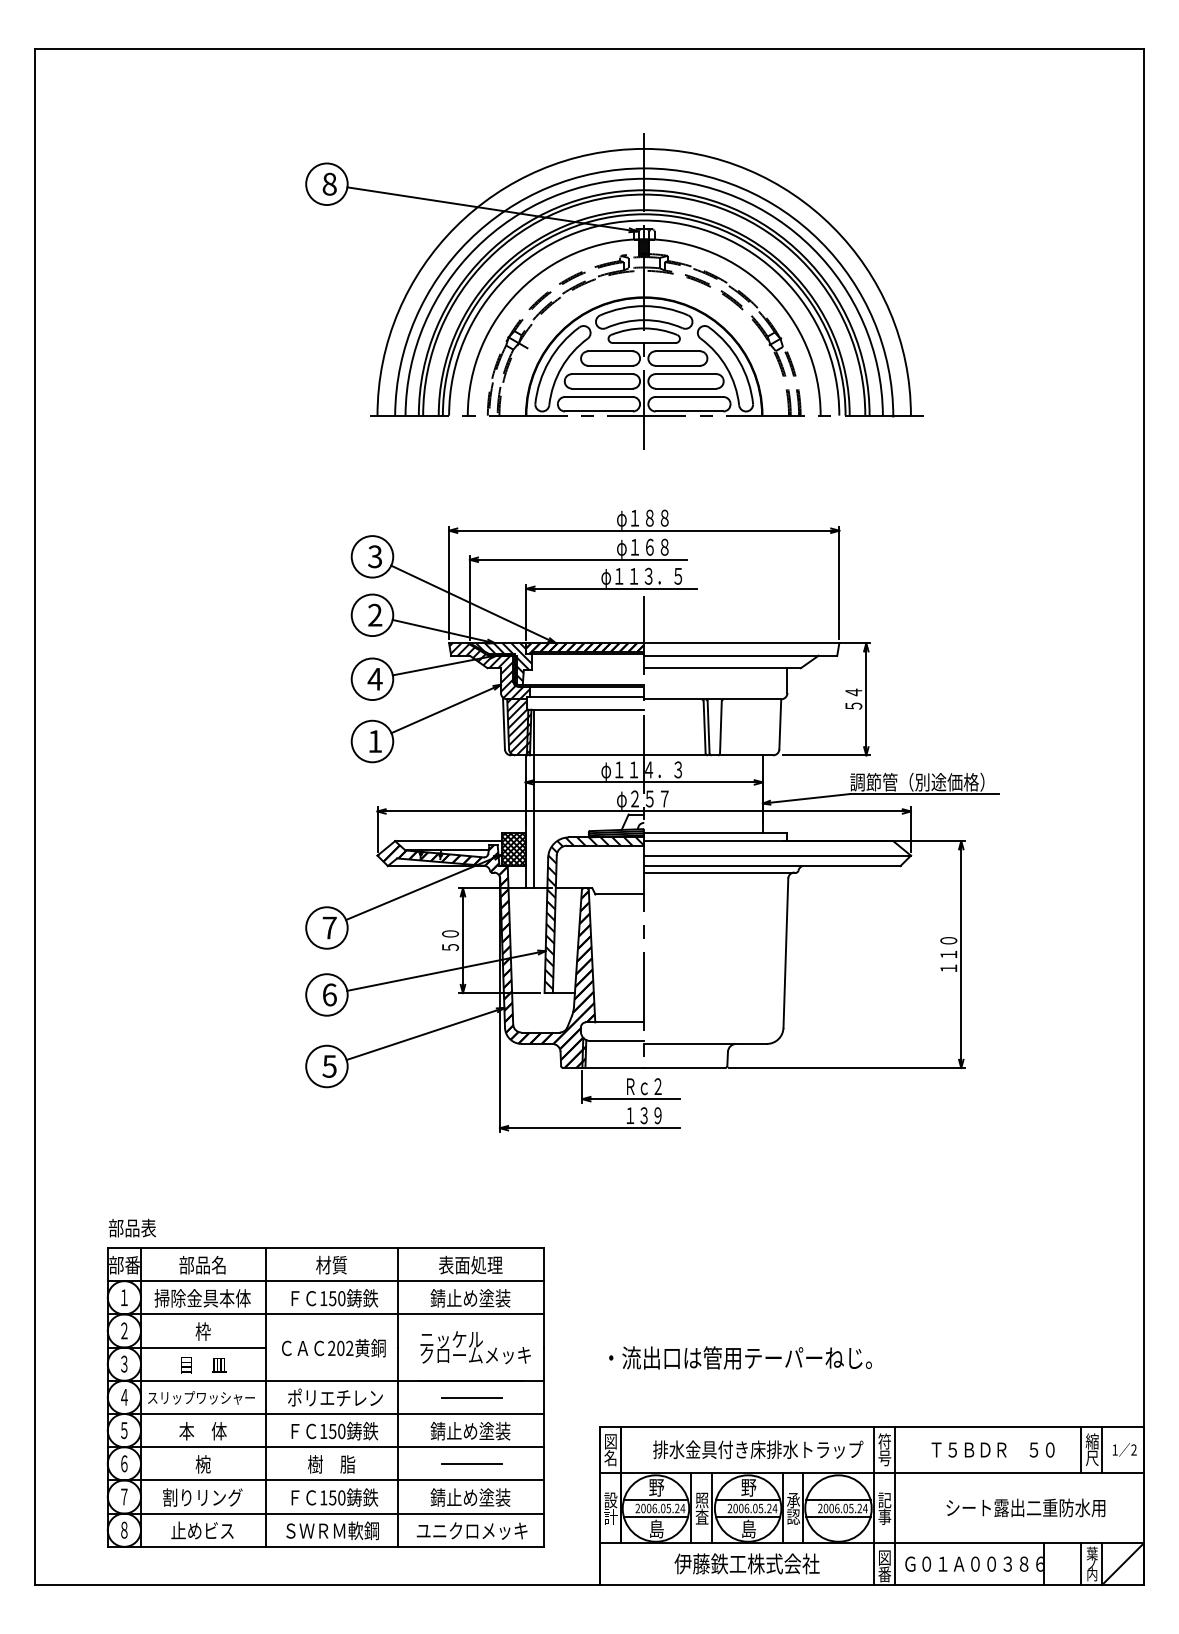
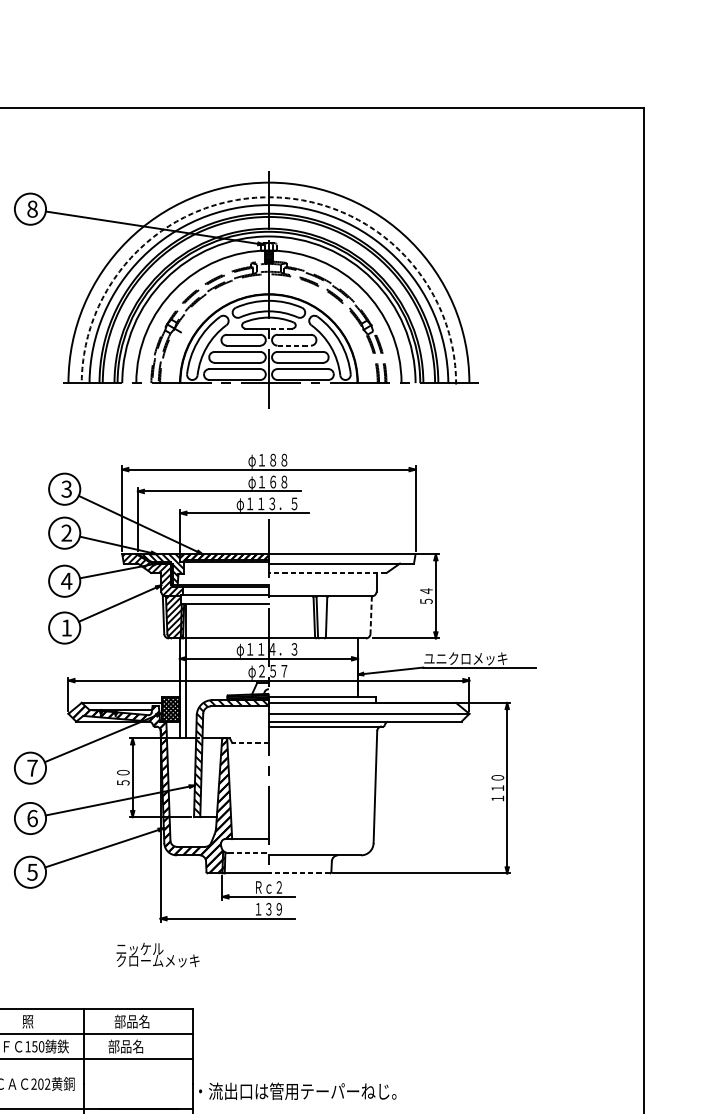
arc: (645, 168) -> (269, 197), solid -> dashed
line: (660, 343) -> (281, 328), solid -> dashed
line: (678, 365) -> (294, 345), solid -> dashed
line: (722, 668) -> (327, 573), solid -> dashed
line: (780, 724) -> (371, 615), solid -> dashed
text: (917, 781) -> (474, 658), 調節管（別途価格） -> ユニクロメッキ
line: (619, 894) -> (250, 743), solid -> dashed
line: (617, 1041) -> (248, 853), solid -> dashed
line: (684, 1068) -> (299, 873), solid -> dashed
text: (331, 1264) -> (33, 1021), 材質 -> 照
text: (470, 1264) -> (138, 1021), 表面処理 -> 部品名
text: (470, 1298) -> (138, 1046), 錆止め塗装 -> 部品名
text: (475, 1347) -> (157, 954), moved
text: (740, 1357) -> (297, 1091), moved

